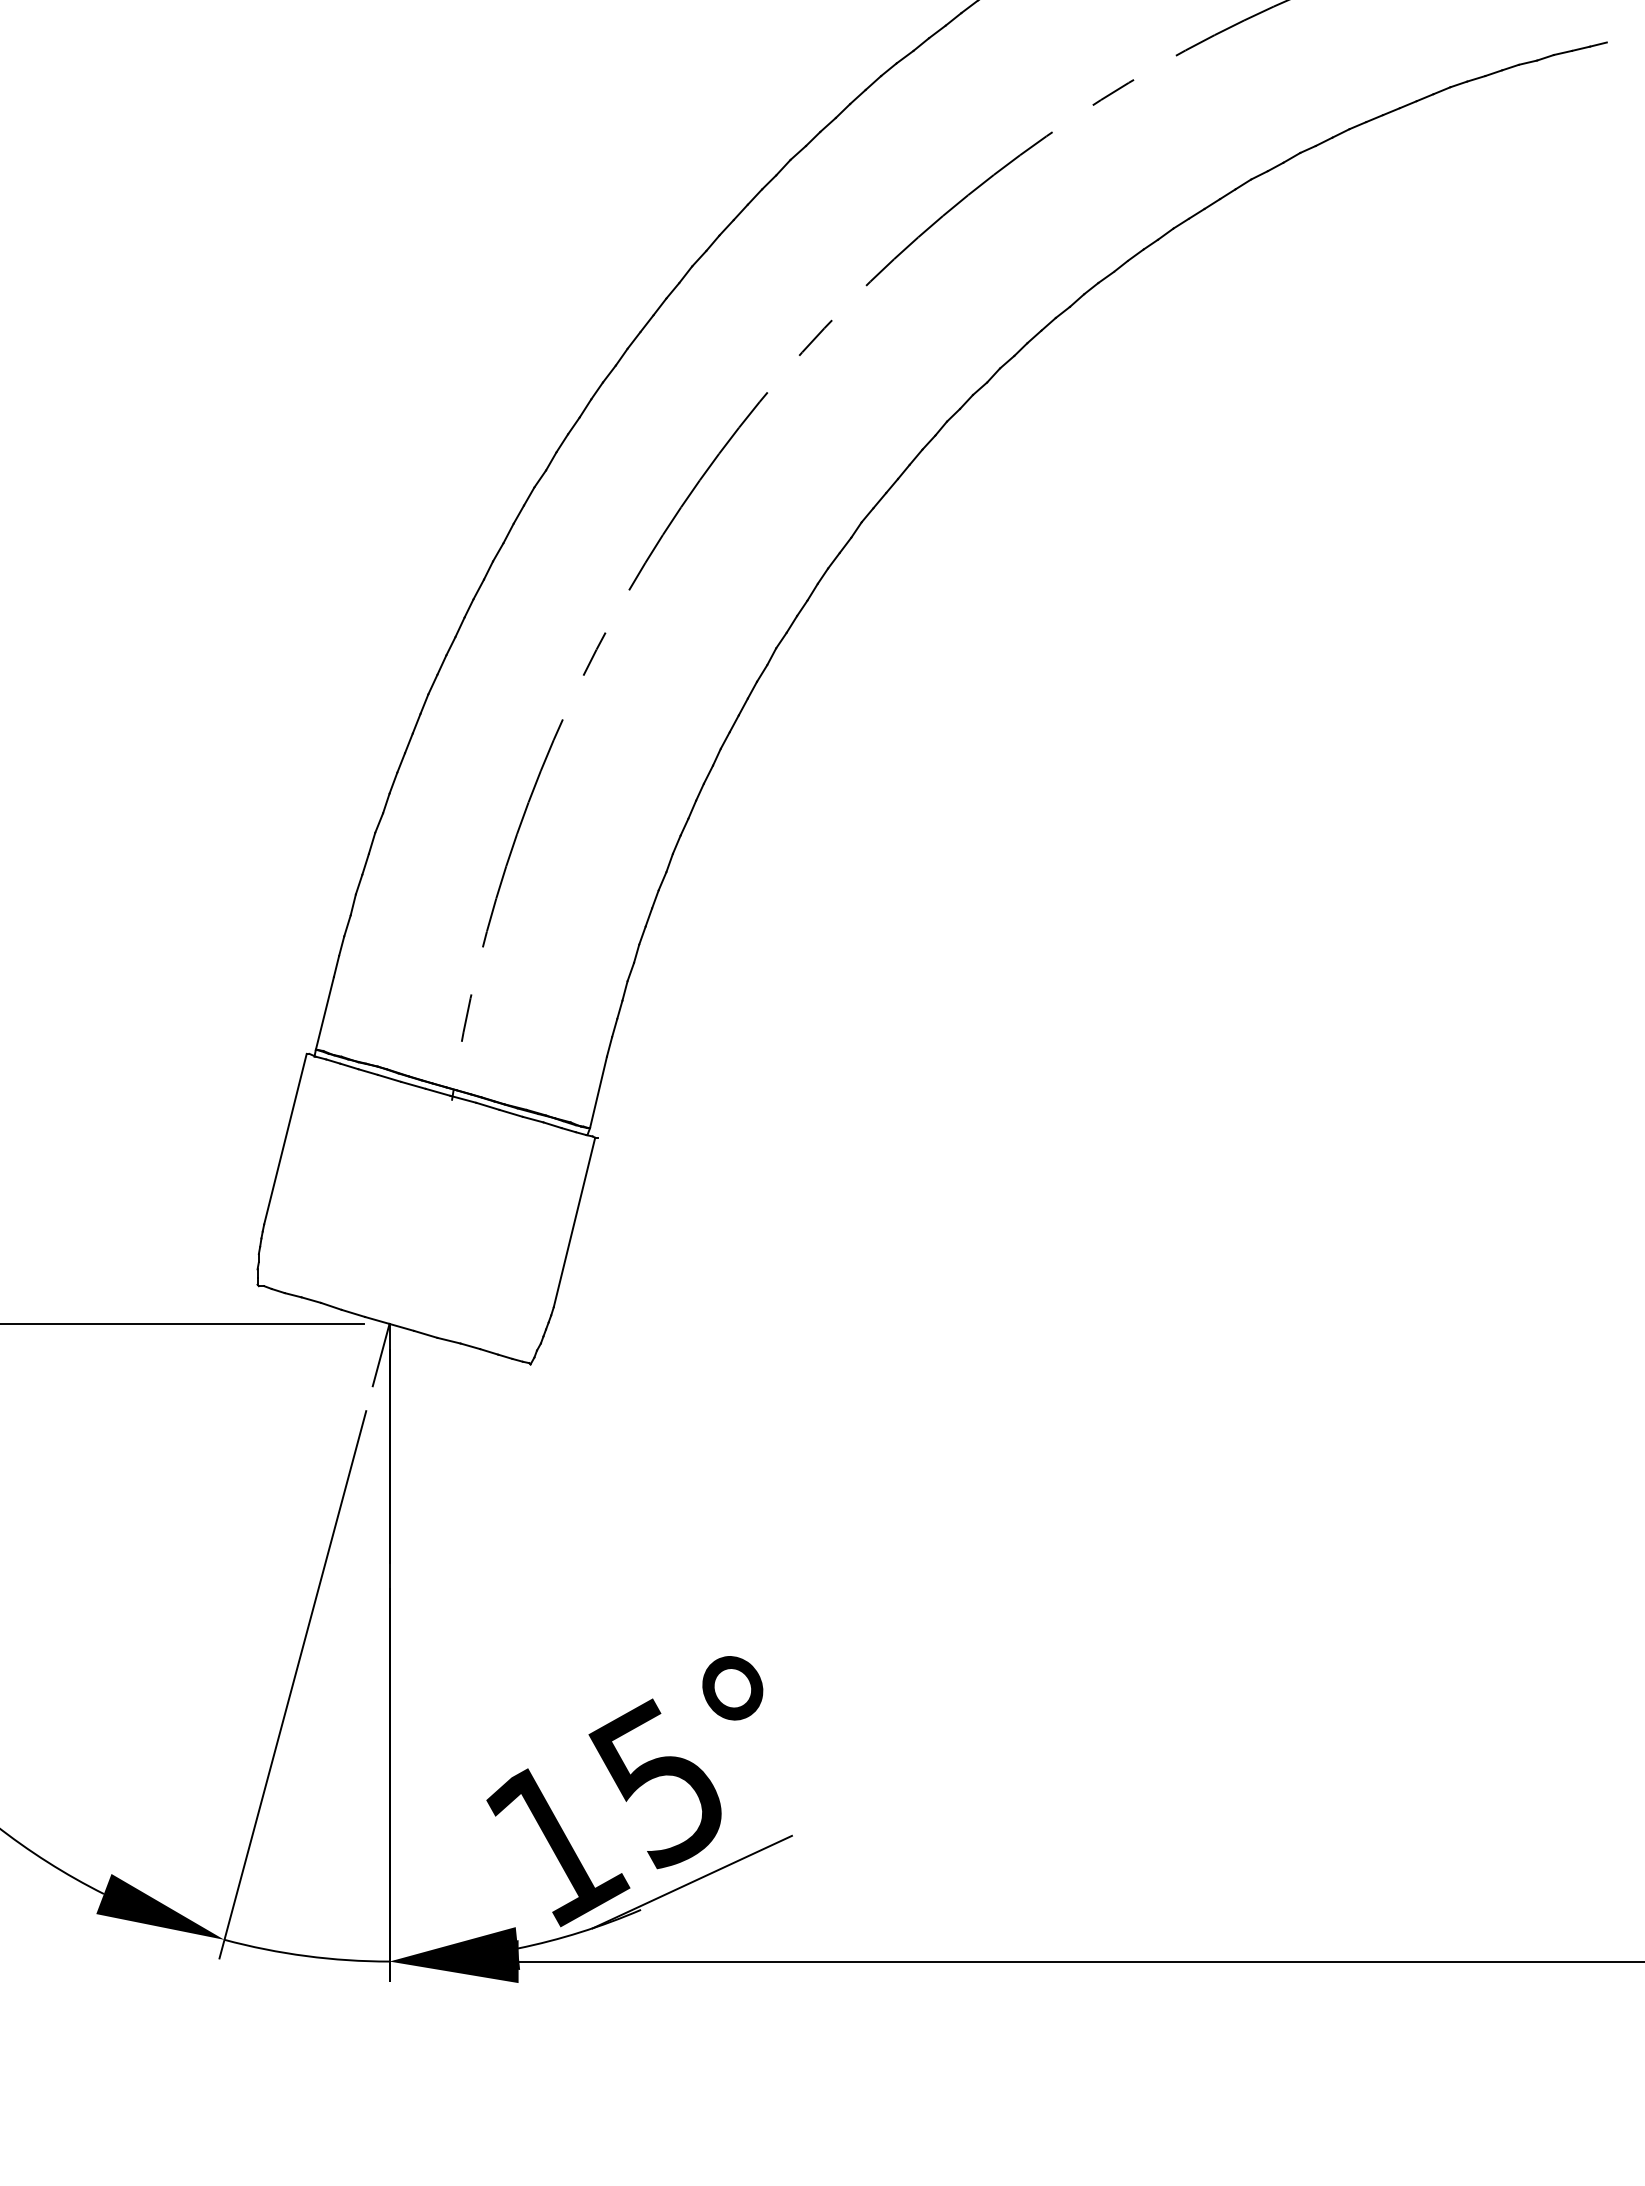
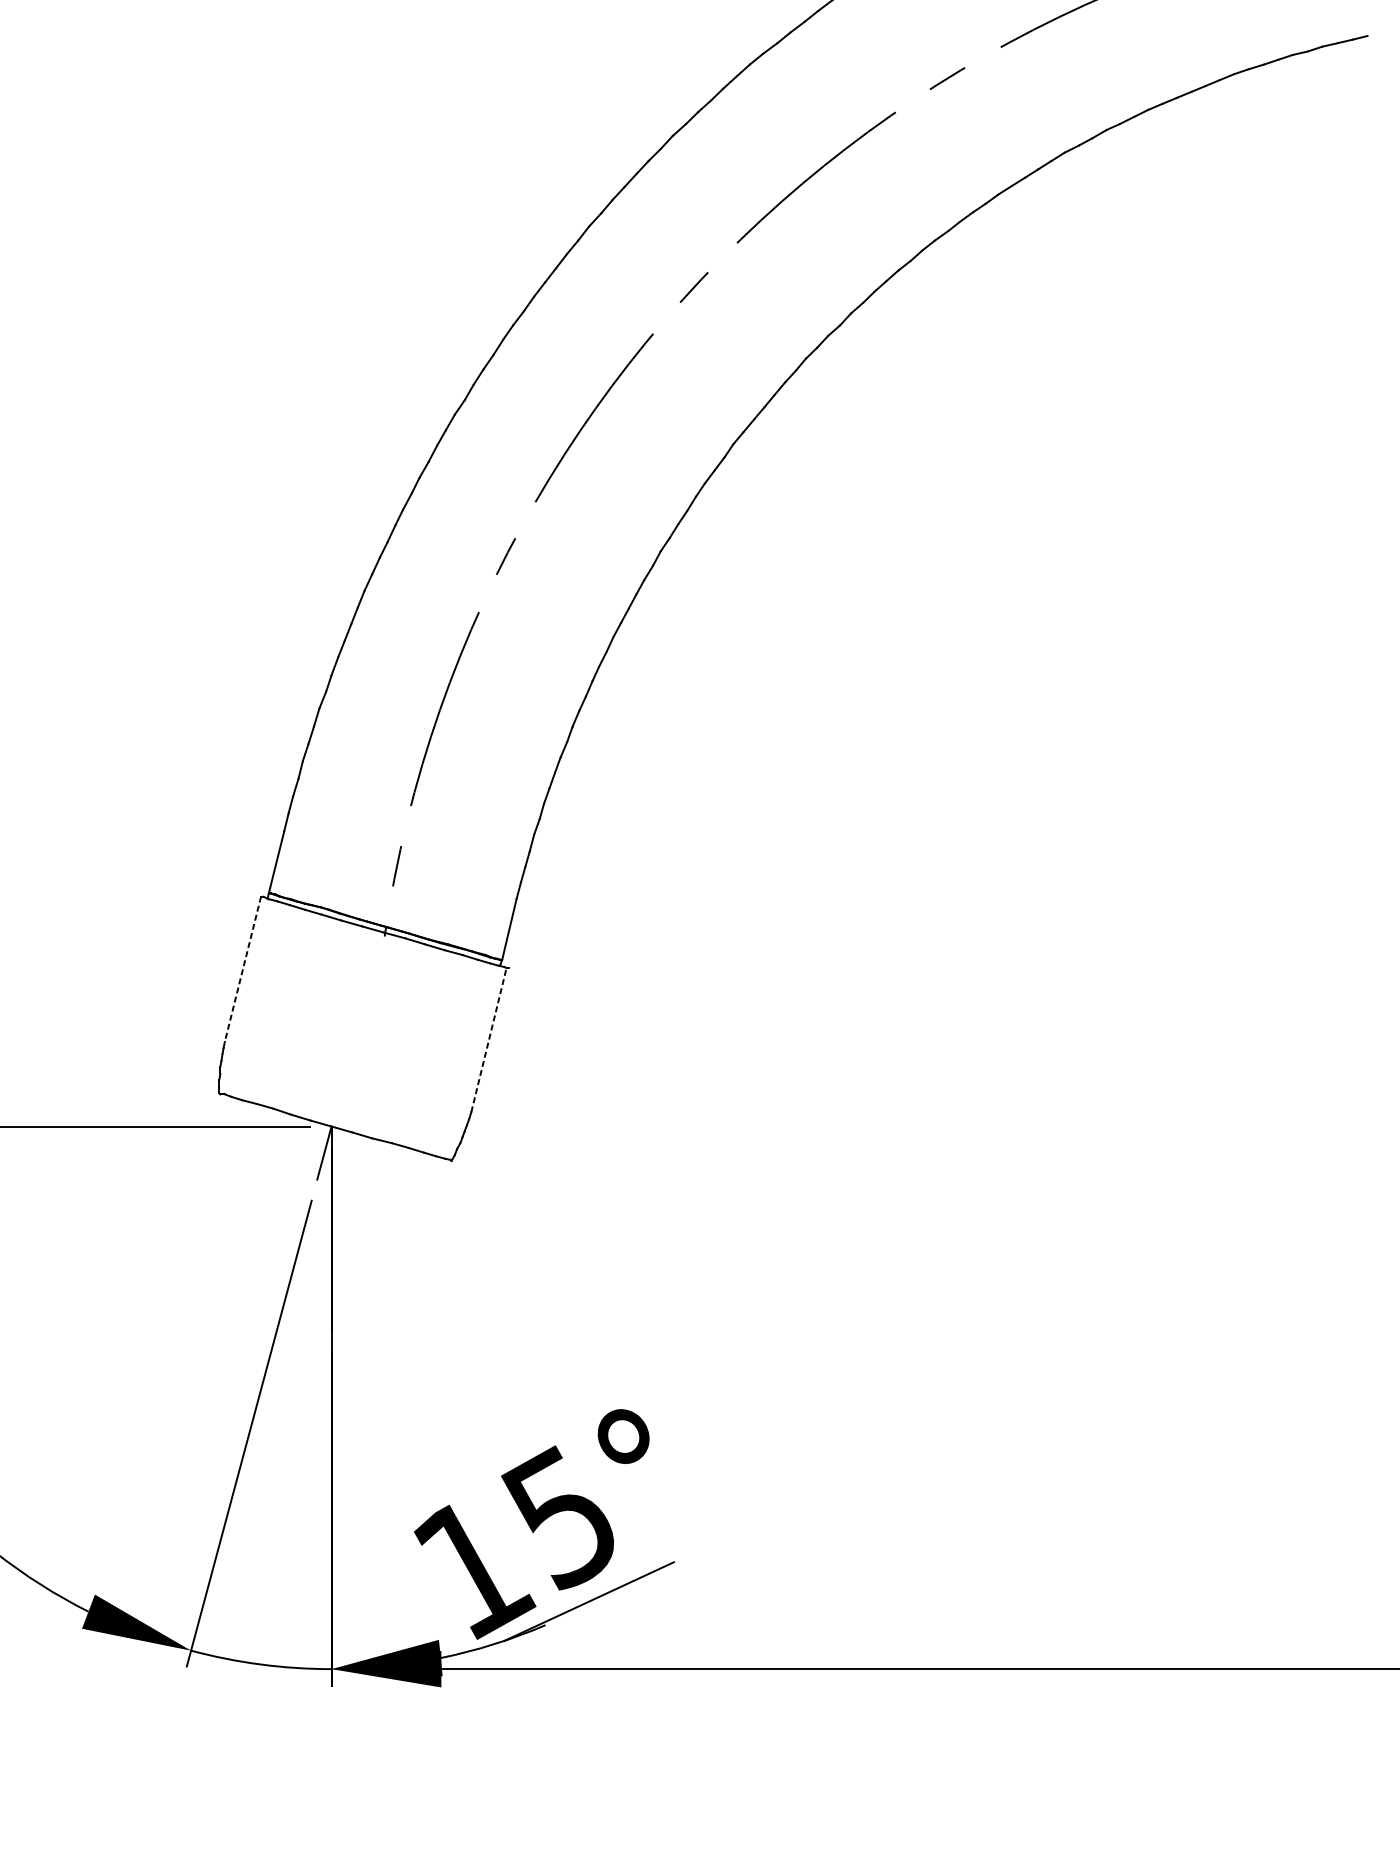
line: (285, 1139) -> (243, 969), solid -> dashed
line: (574, 1221) -> (488, 1039), solid -> dashed

